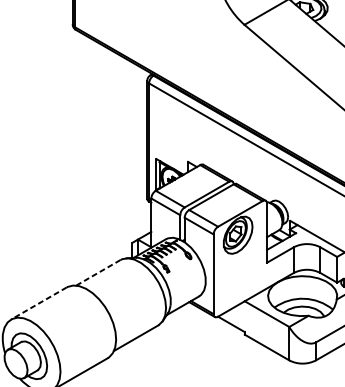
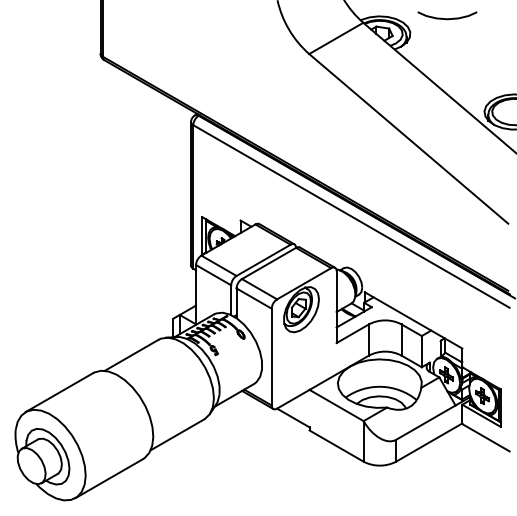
line: (98, 272) -> (131, 355), dashed -> solid
line: (38, 303) -> (59, 392), dashed -> solid

